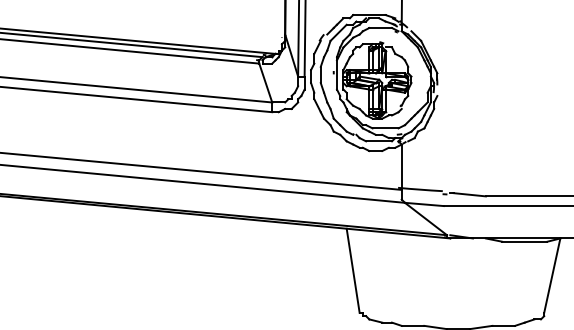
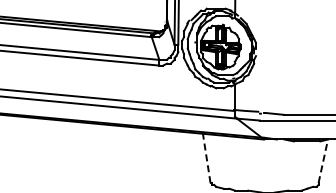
line: (352, 270) -> (206, 158), solid -> dashed
line: (552, 274) -> (323, 160), solid -> dashed

